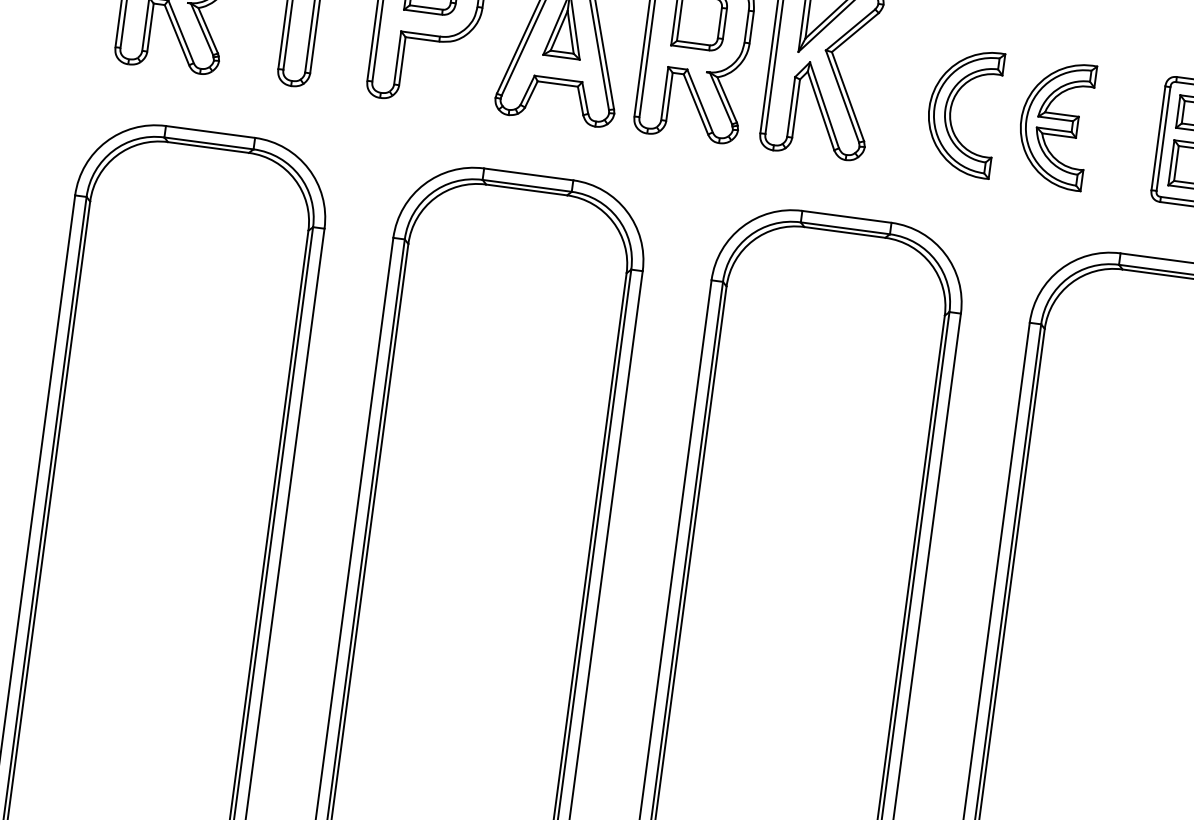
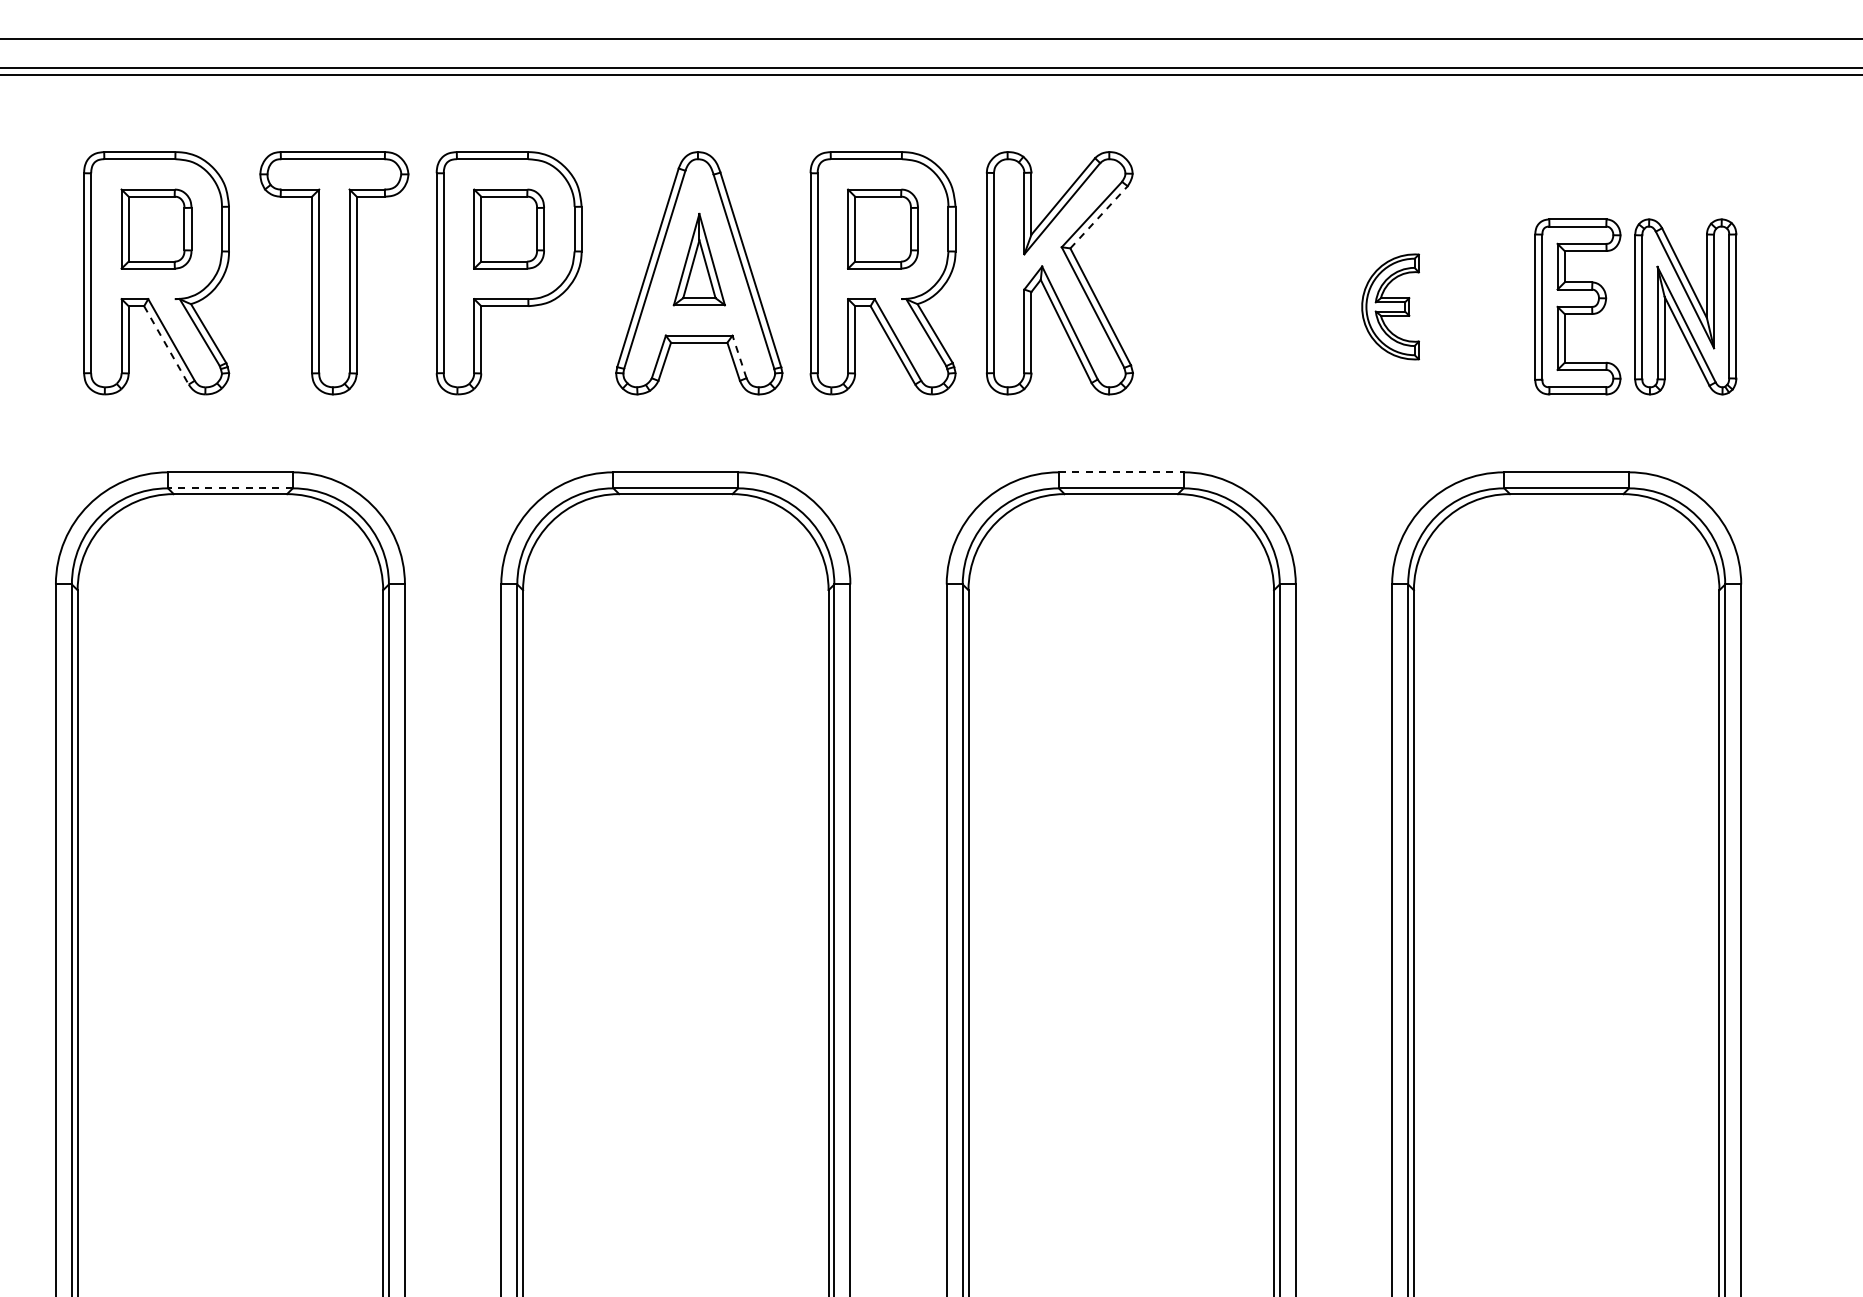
line: (855, 32) -> (1099, 216), solid -> dashed
line: (176, 35) -> (166, 345), solid -> dashed
line: (585, 97) -> (739, 356), solid -> dashed
part: (951, 110) -> (1245, 306), removed
part: (1055, 124) -> (1390, 306), size x0.6
line: (208, 143) -> (229, 488), solid -> dashed
line: (847, 217) -> (1121, 472), solid -> dashed

